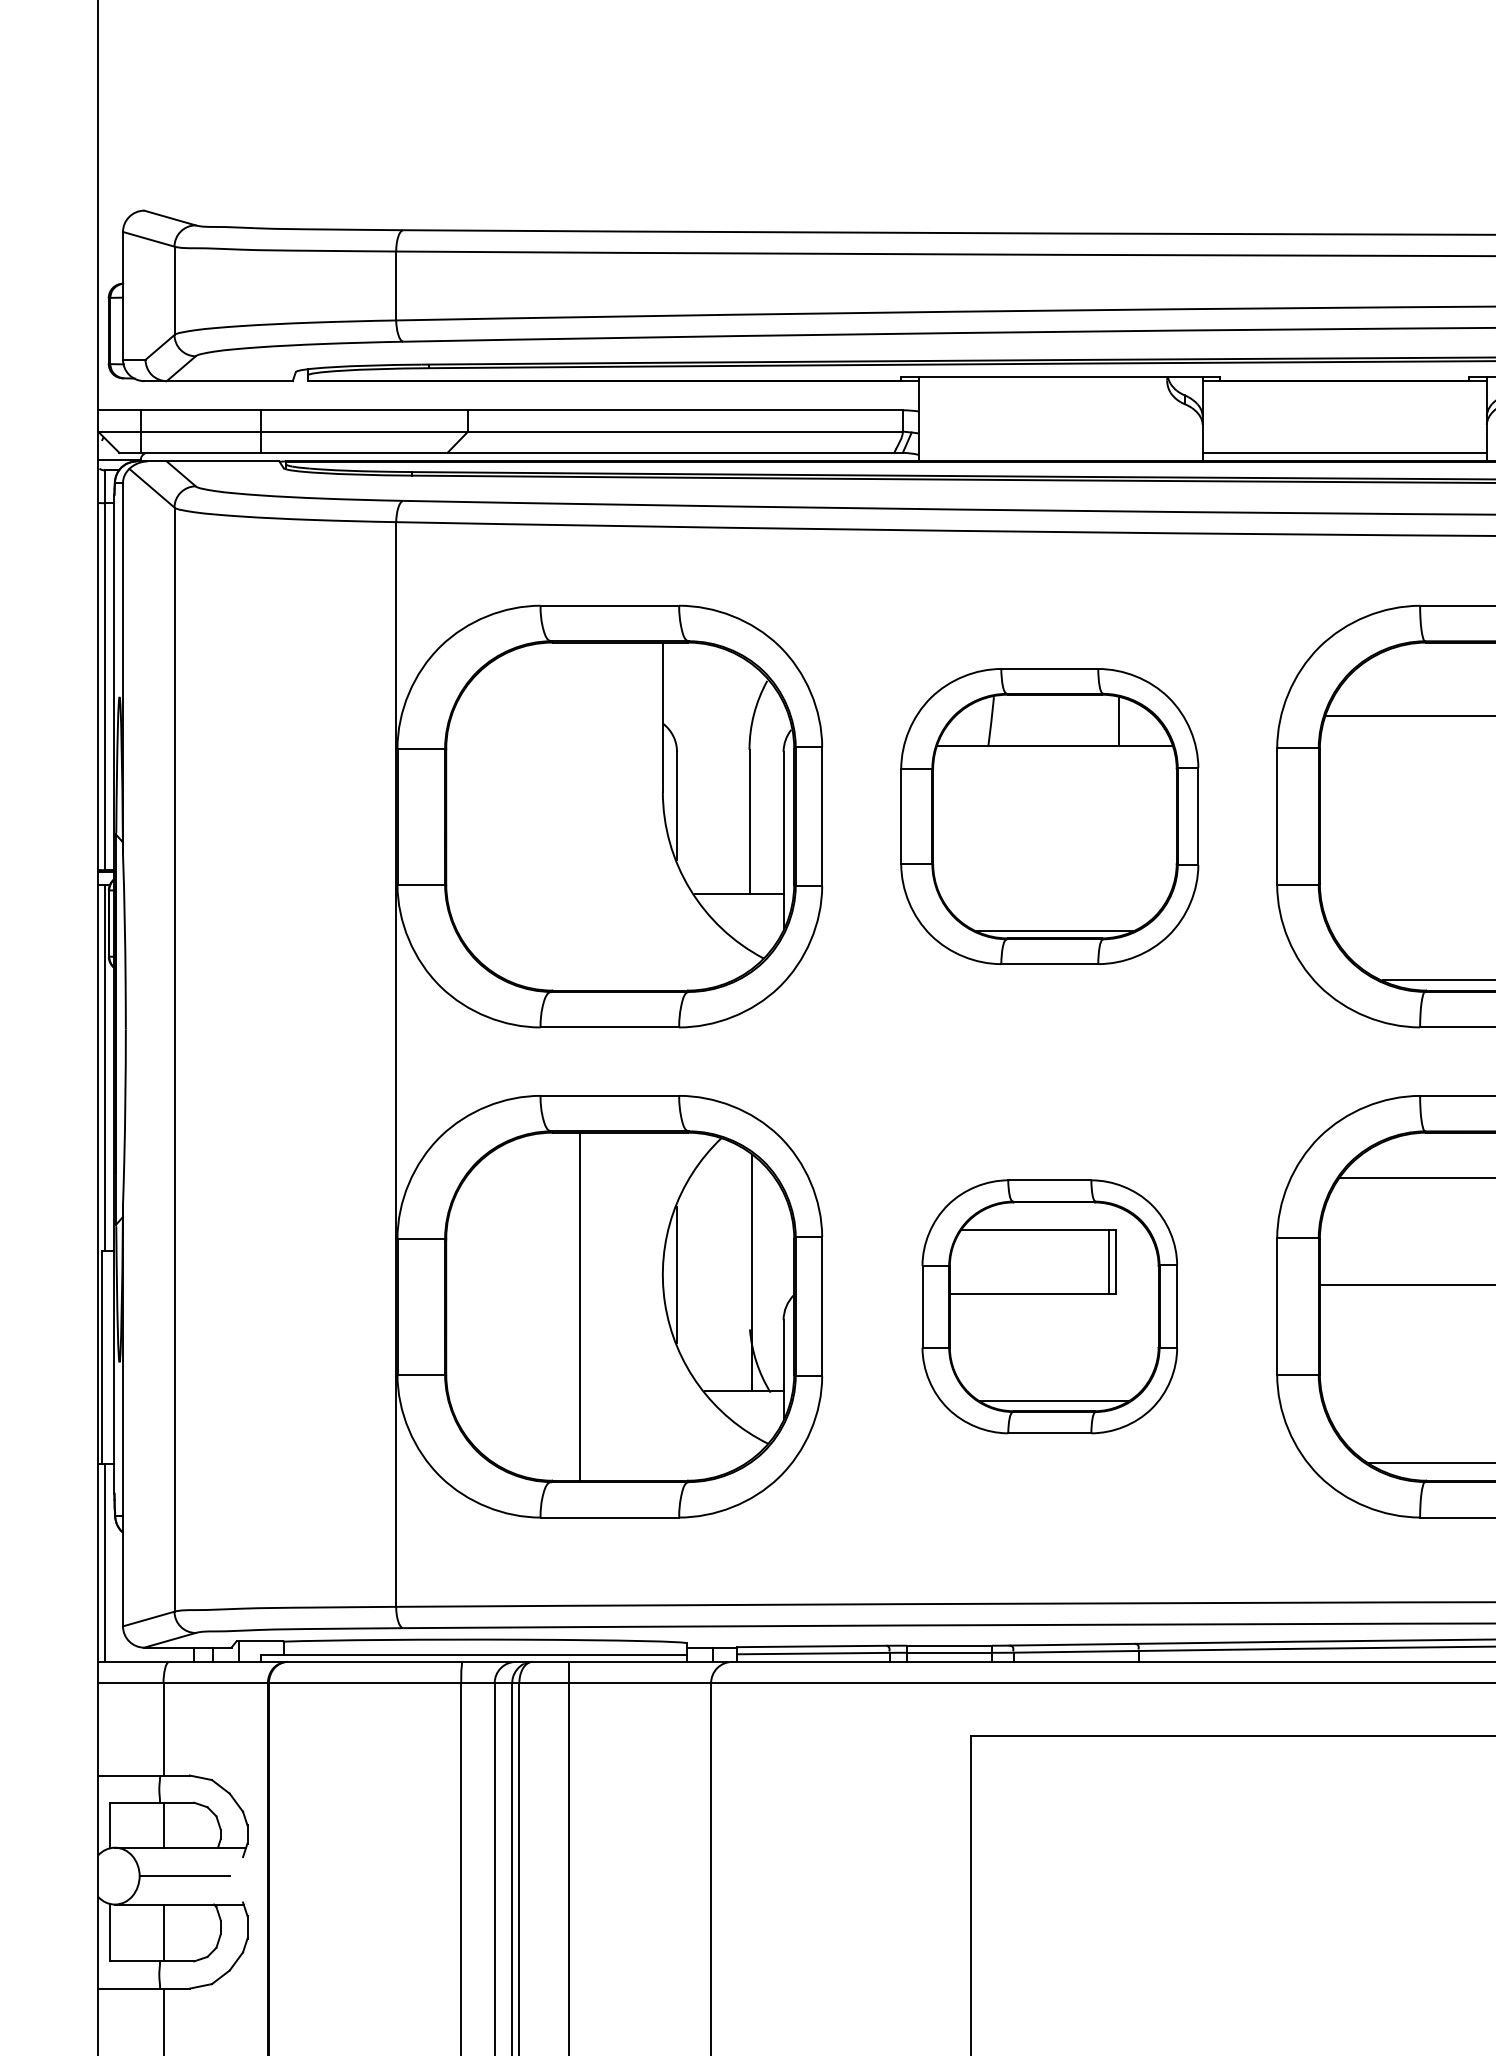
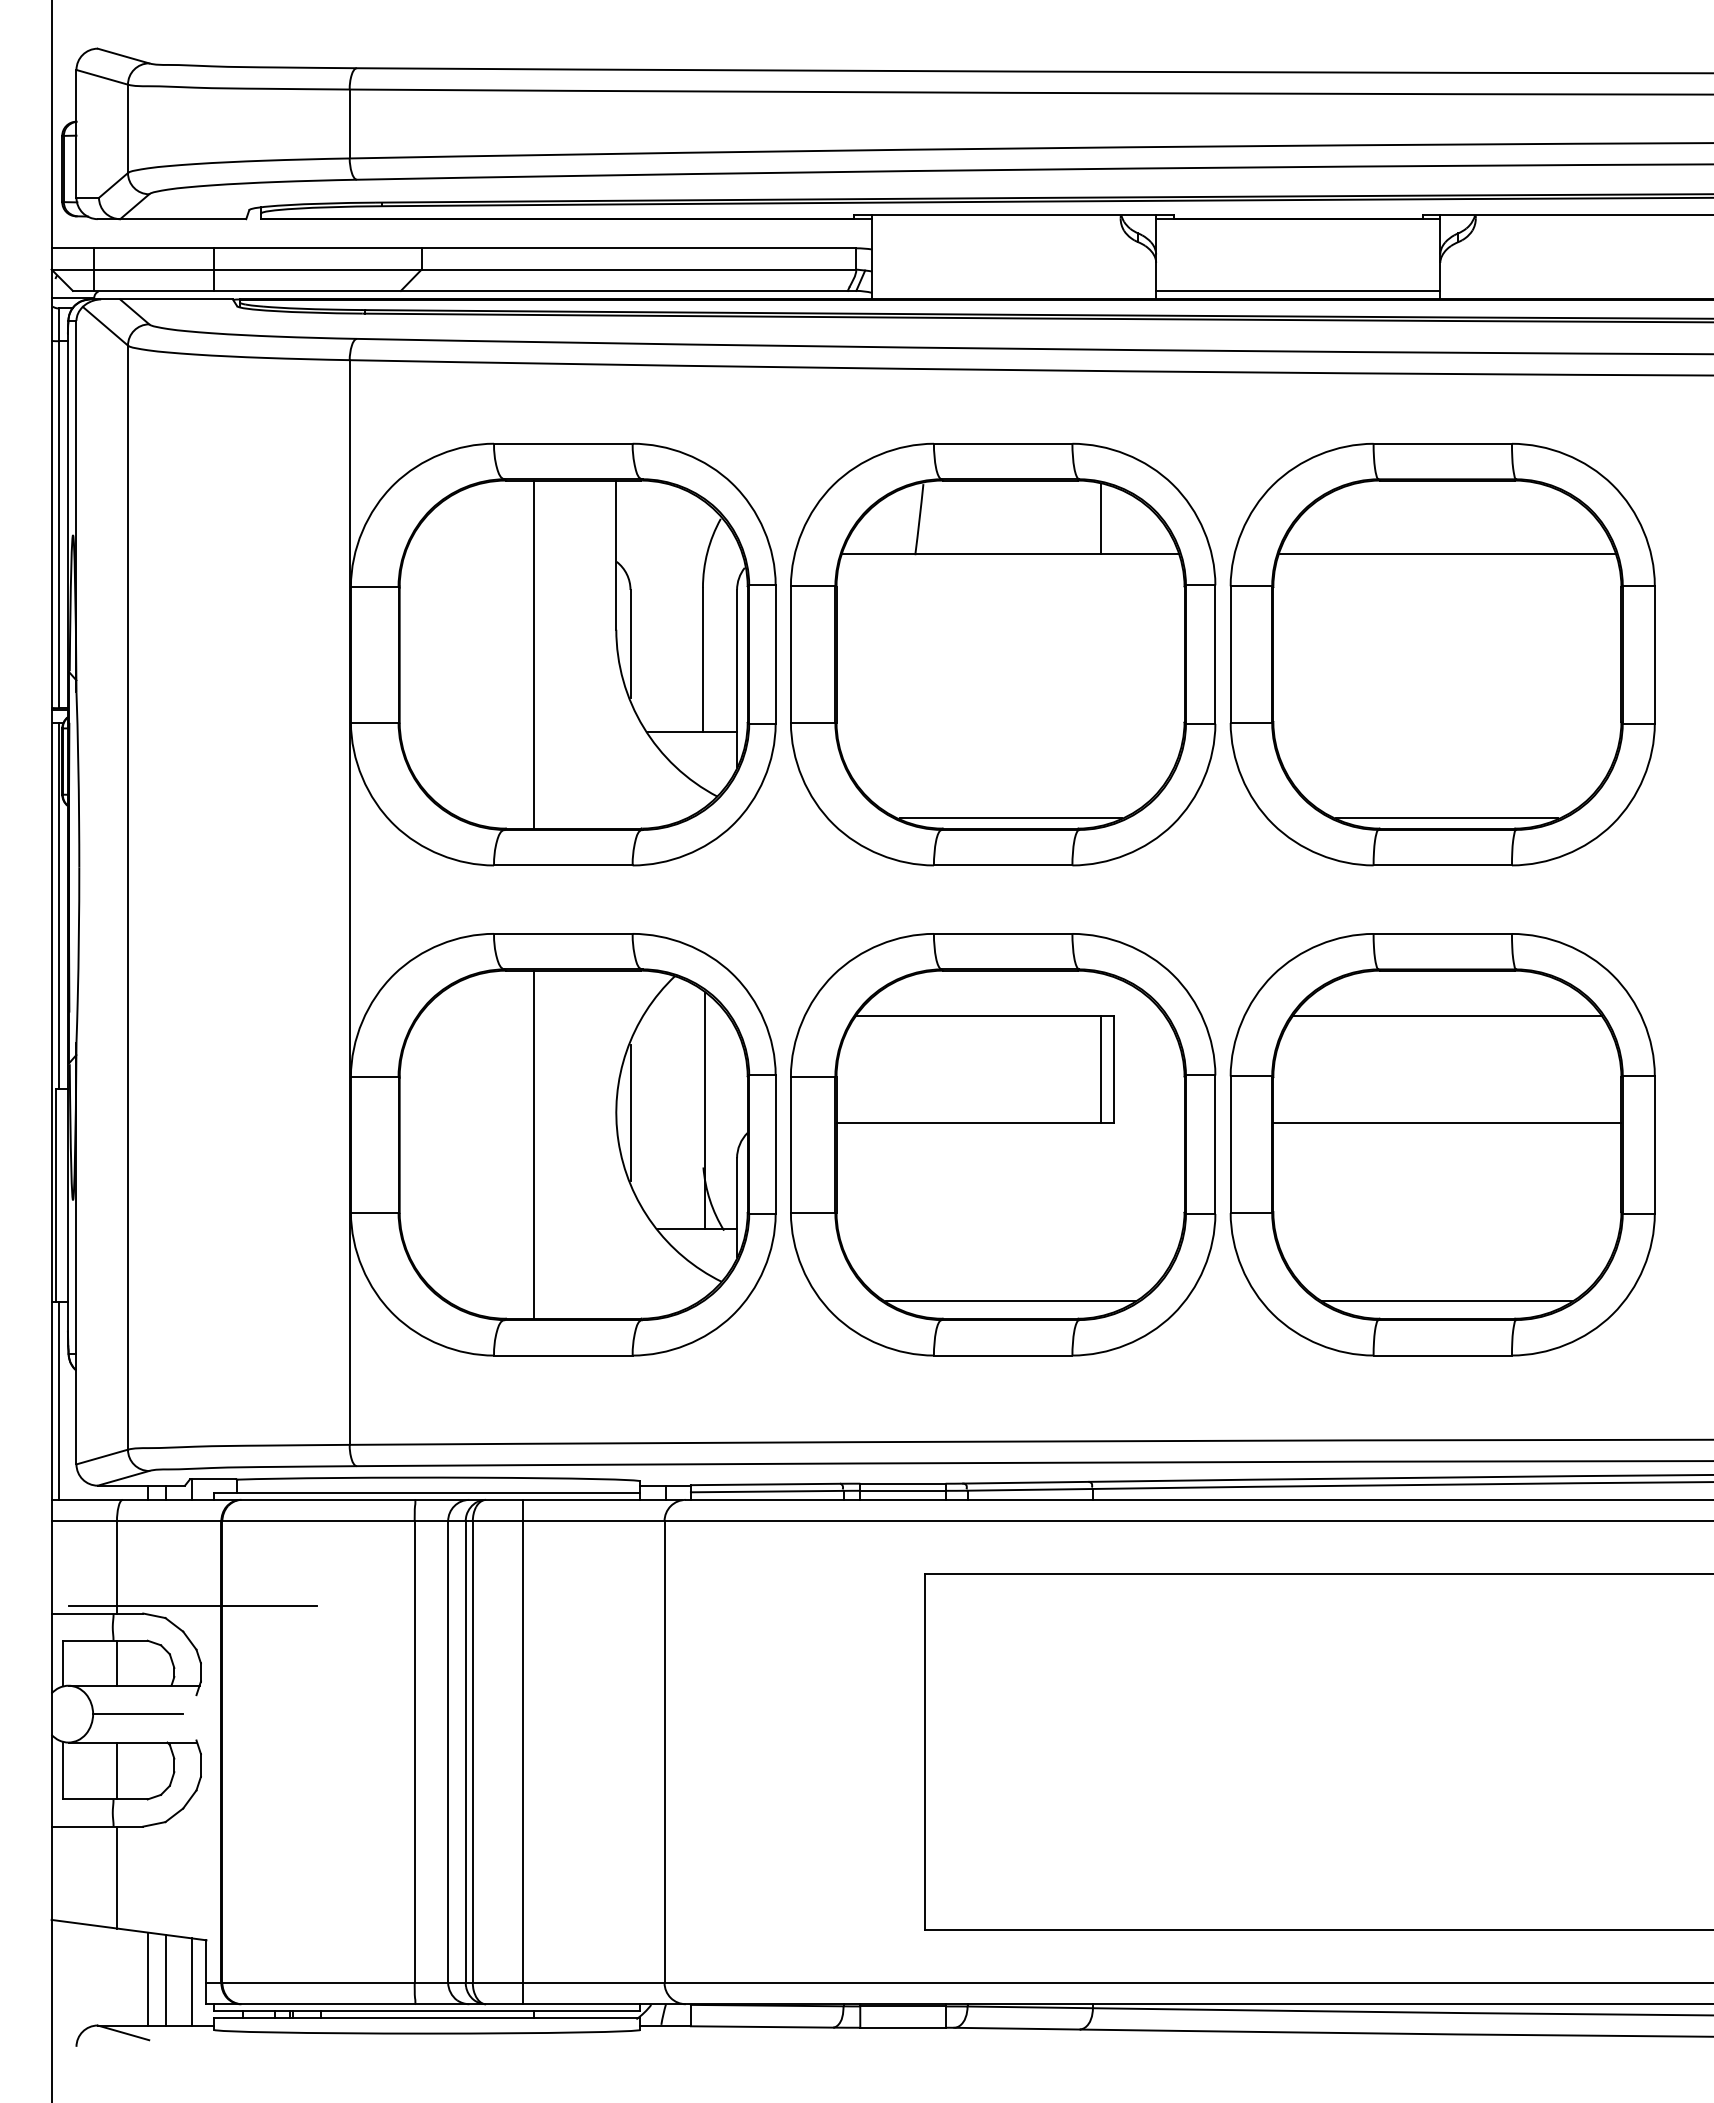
line: (580, 816) -> (533, 654), added
part: (1050, 816) -> (1003, 654), size x1.43
part: (1050, 1306) -> (1003, 1144), size x1.67
line: (239, 1768) -> (192, 1606), added

